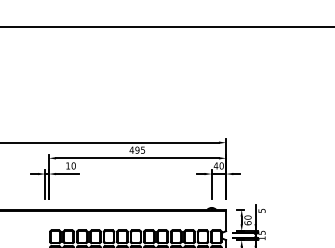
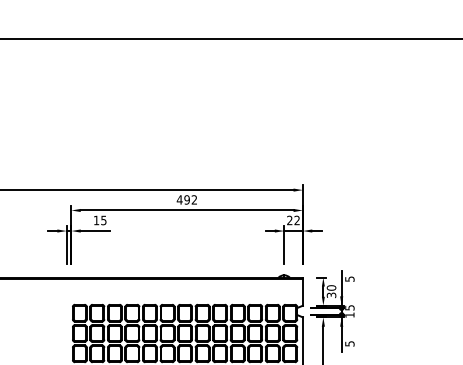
text: (143, 149) -> (194, 199), 495 -> 492
text: (73, 165) -> (103, 220), 10 -> 15
text: (218, 165) -> (293, 220), 40 -> 22
text: (247, 223) -> (331, 295), 60 -> 30

